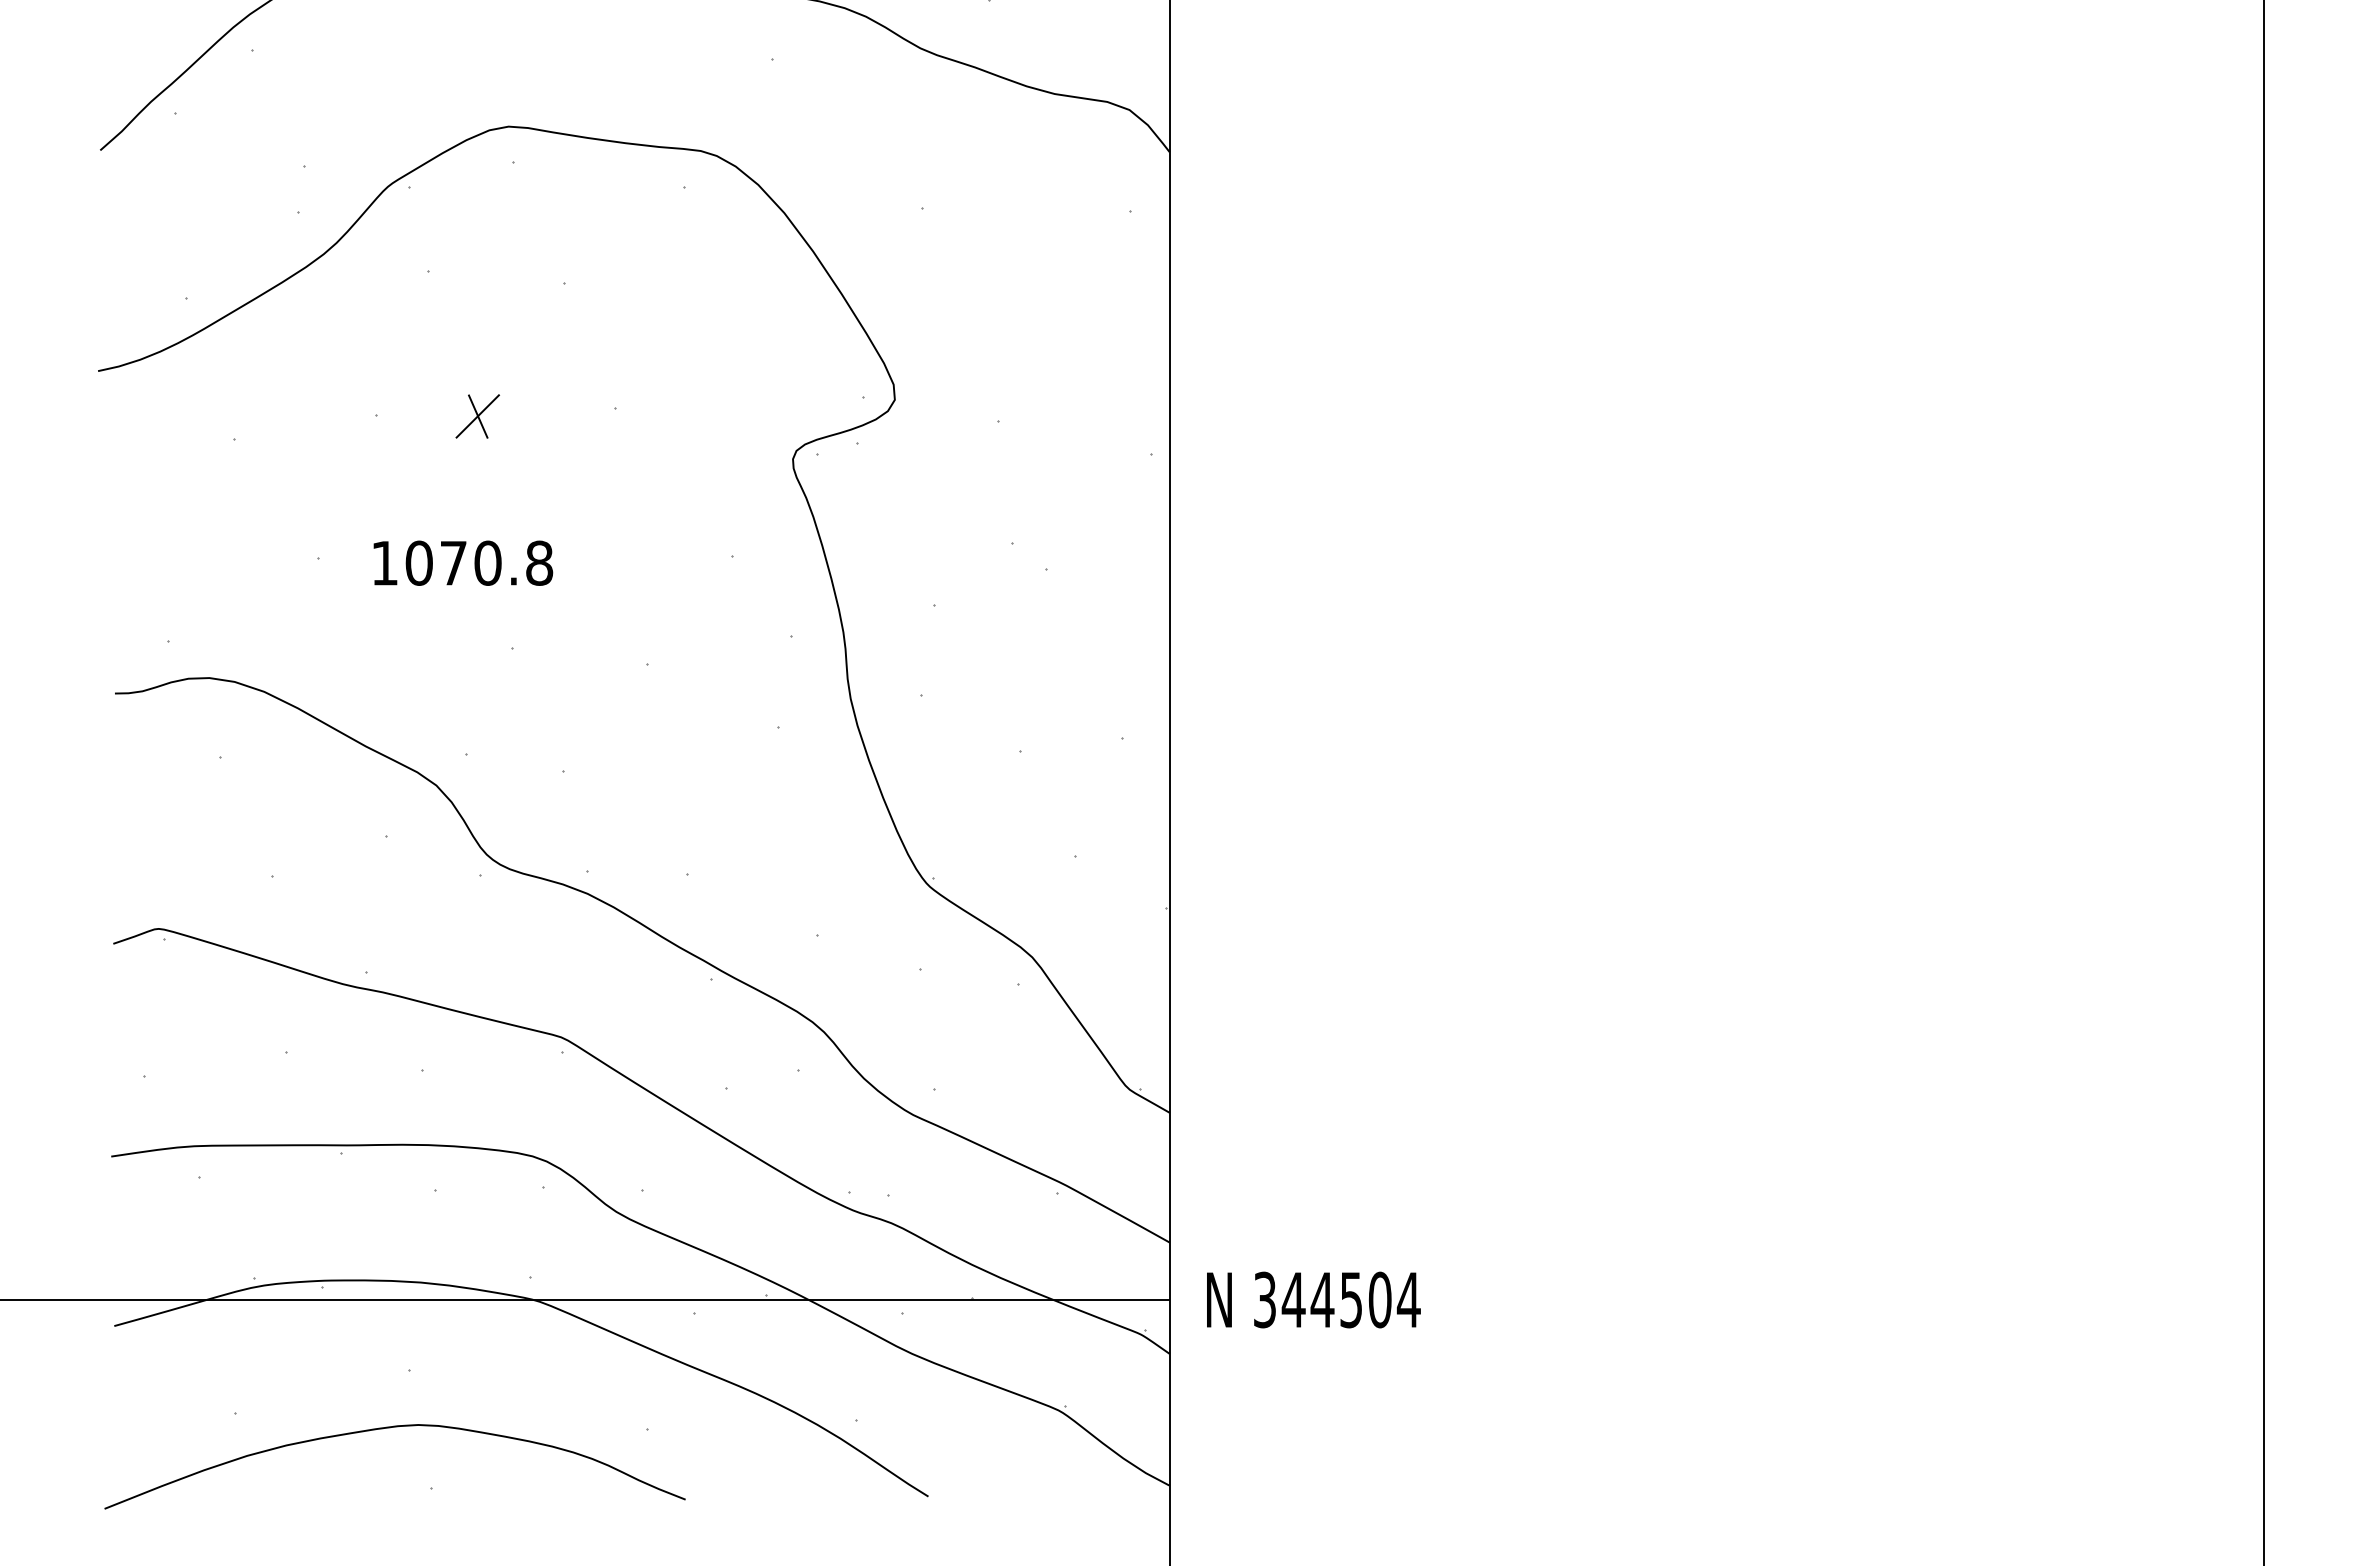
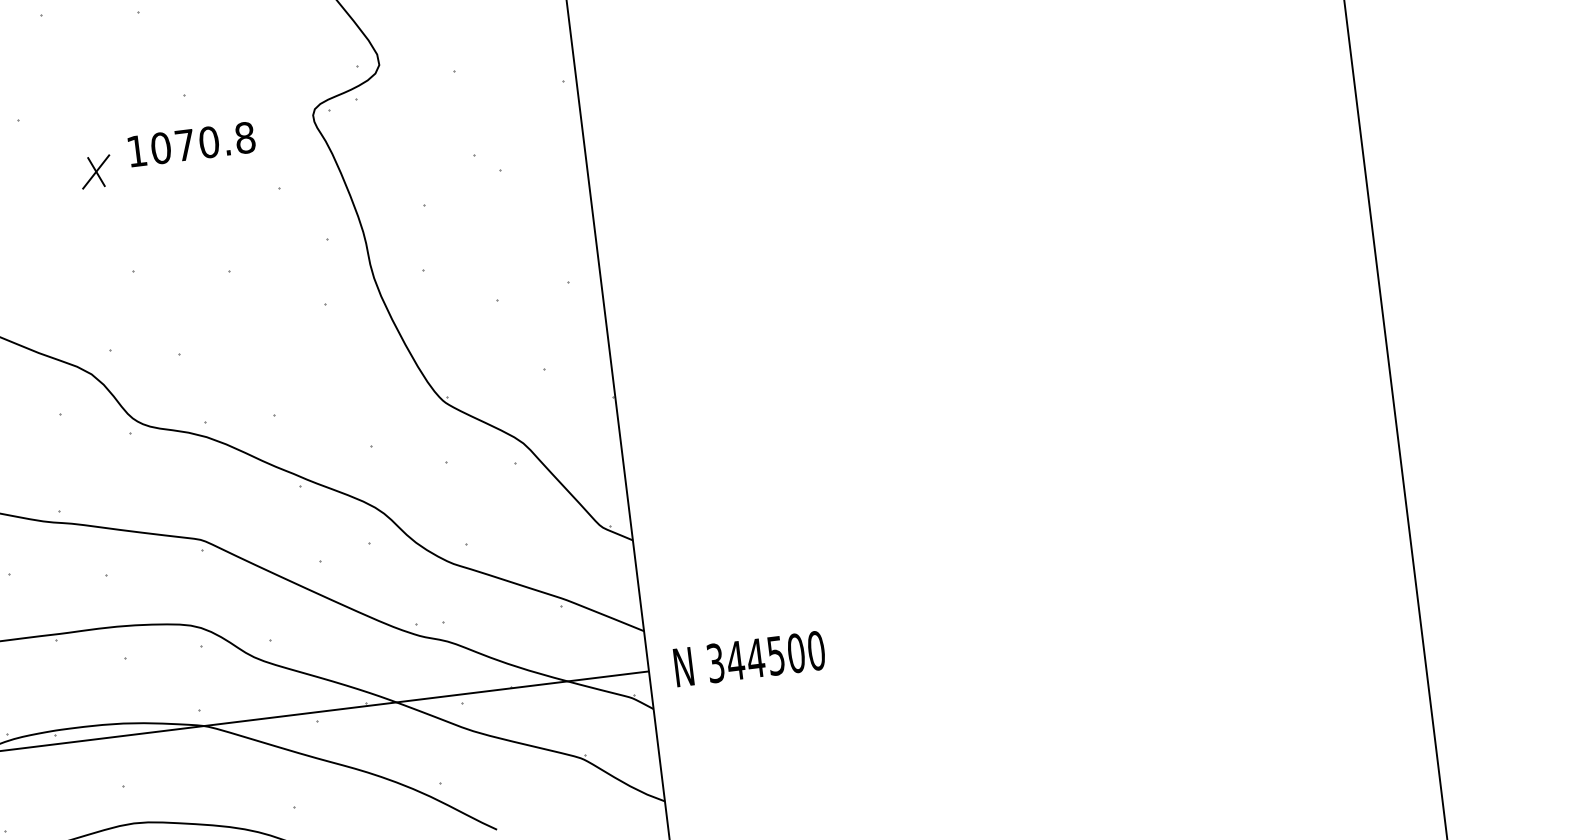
part: (477, 416) -> (95, 172), moved
text: (463, 562) -> (191, 143), moved
text: (1408, 1299) -> (816, 650), 344504 -> 344500

